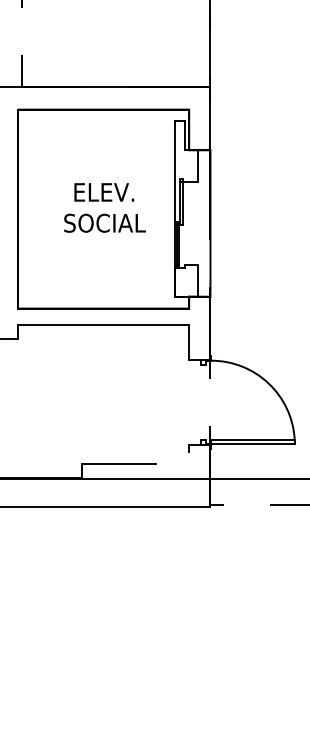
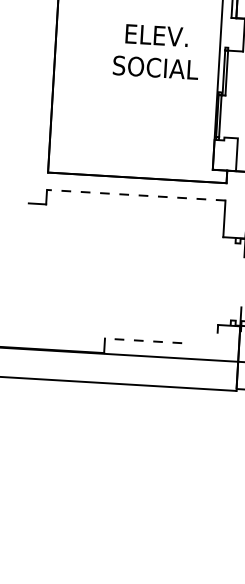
text: (104, 207) -> (156, 51), moved
line: (103, 325) -> (136, 195), solid -> dashed
line: (118, 464) -> (143, 341), solid -> dashed

